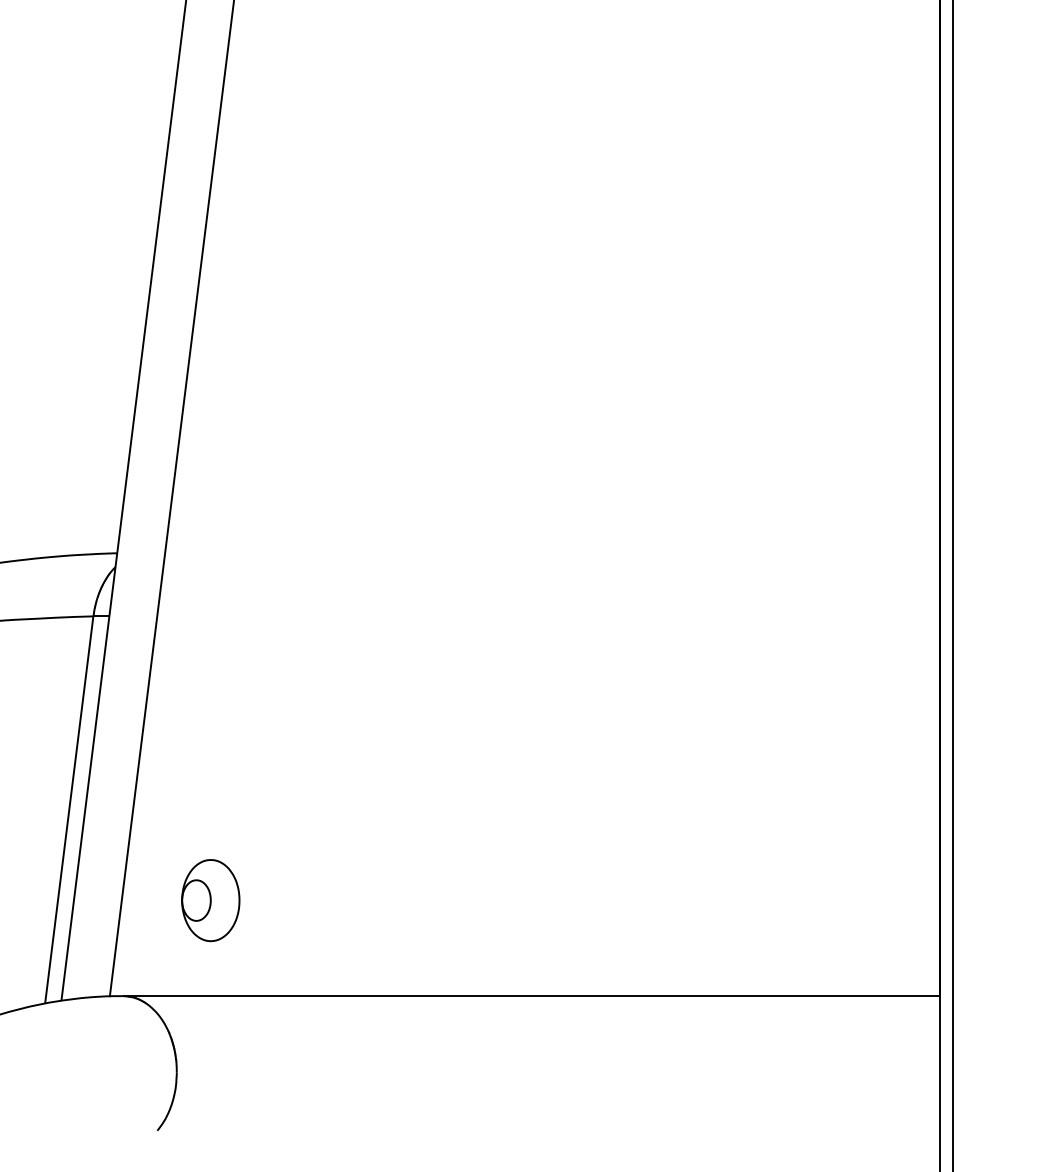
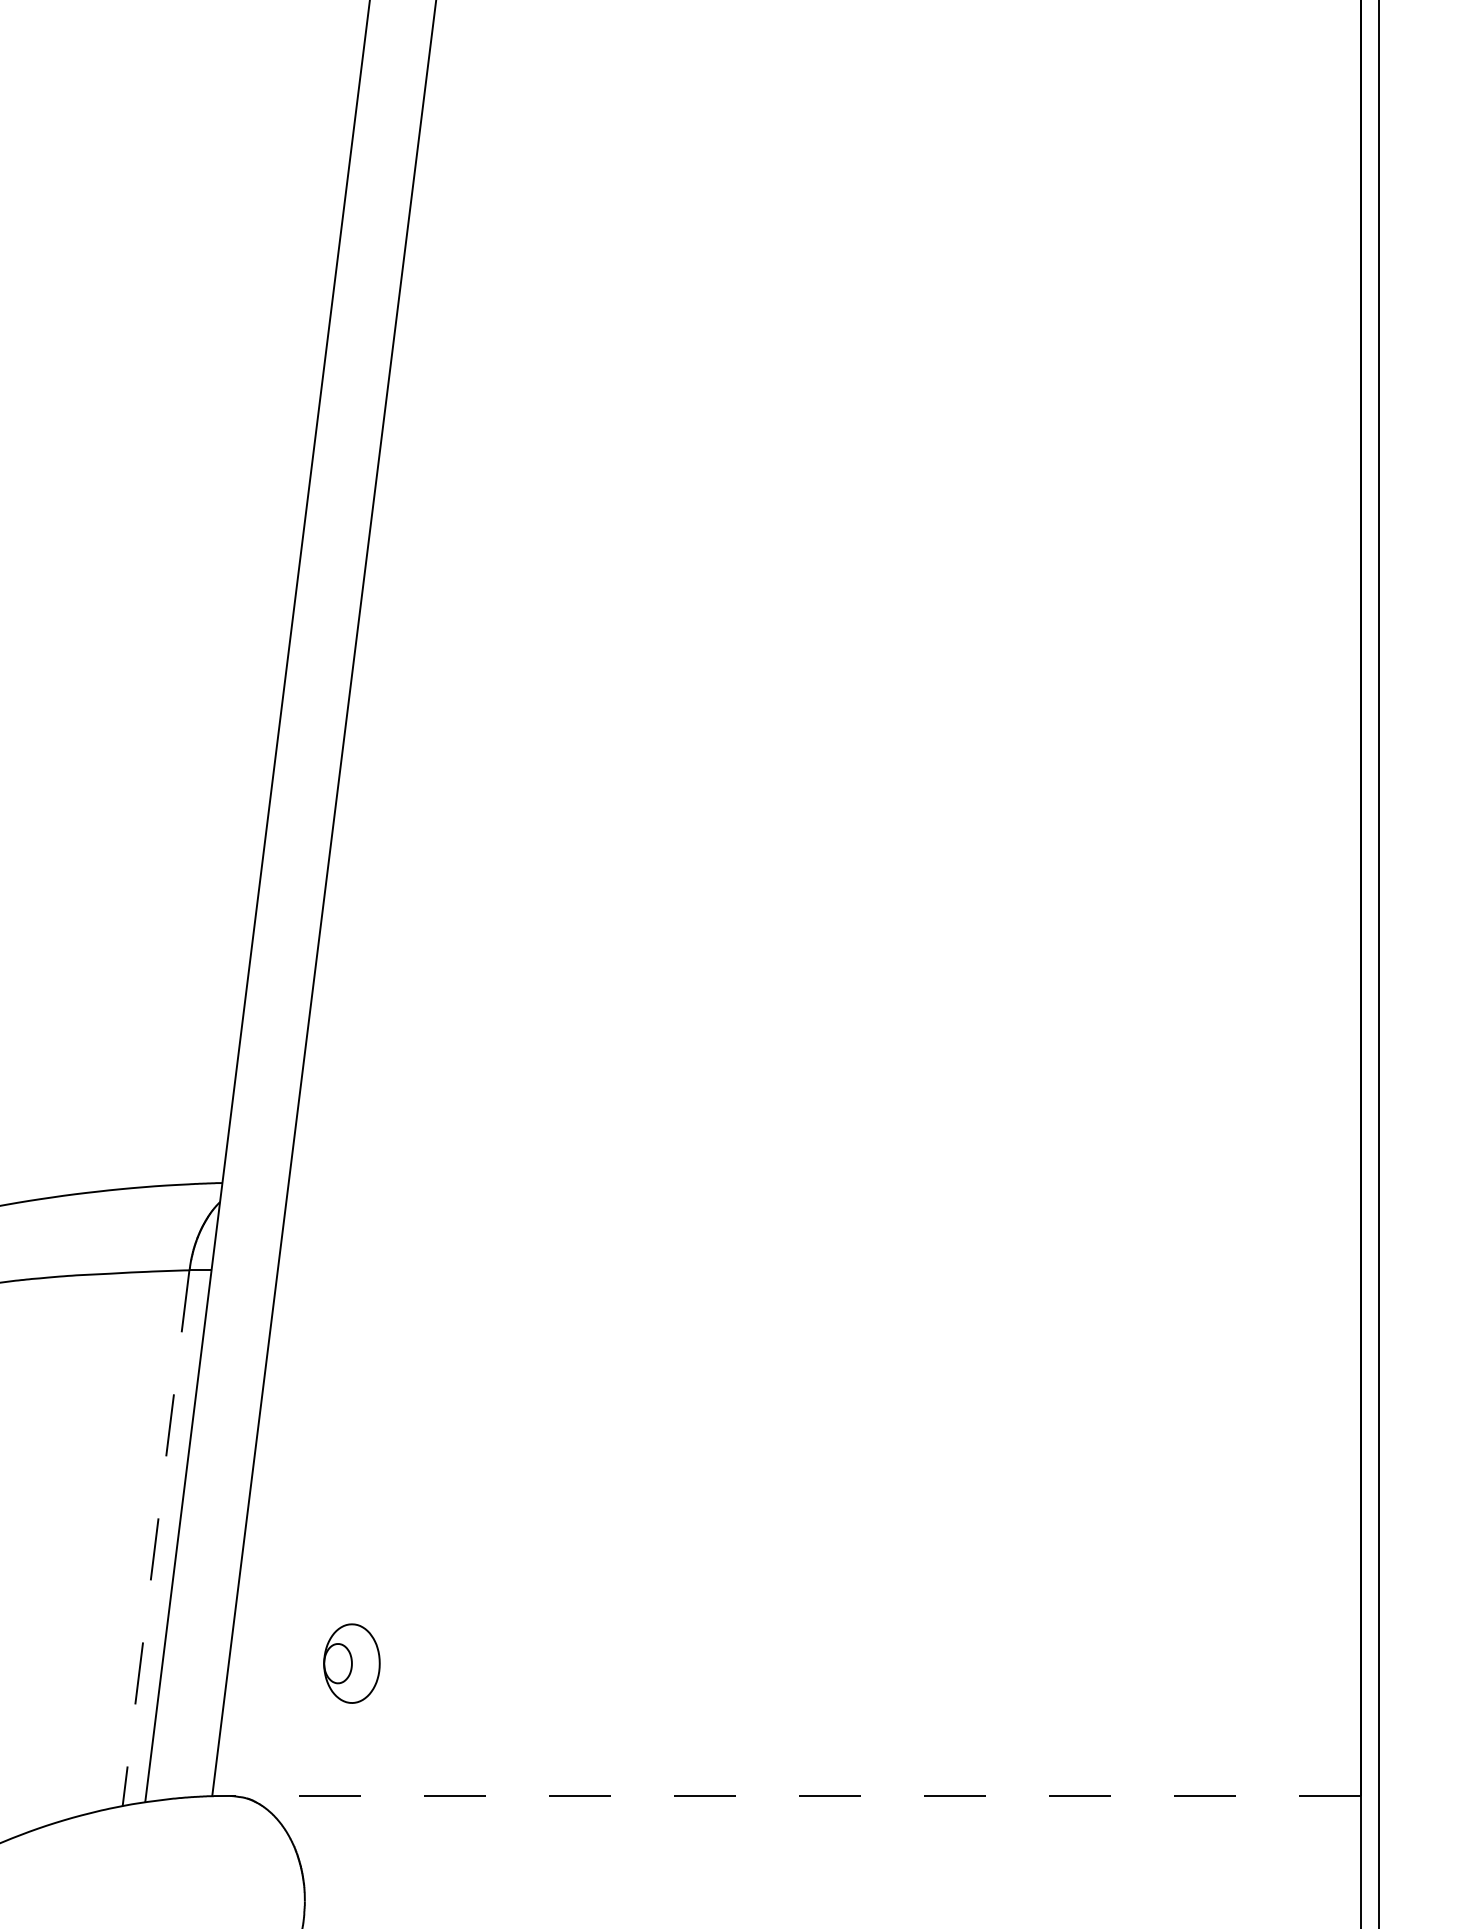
line: (69, 810) -> (156, 1538), solid -> dashed
part: (210, 900) -> (351, 1663), size x0.7
line: (531, 995) -> (795, 1795), solid -> dashed

